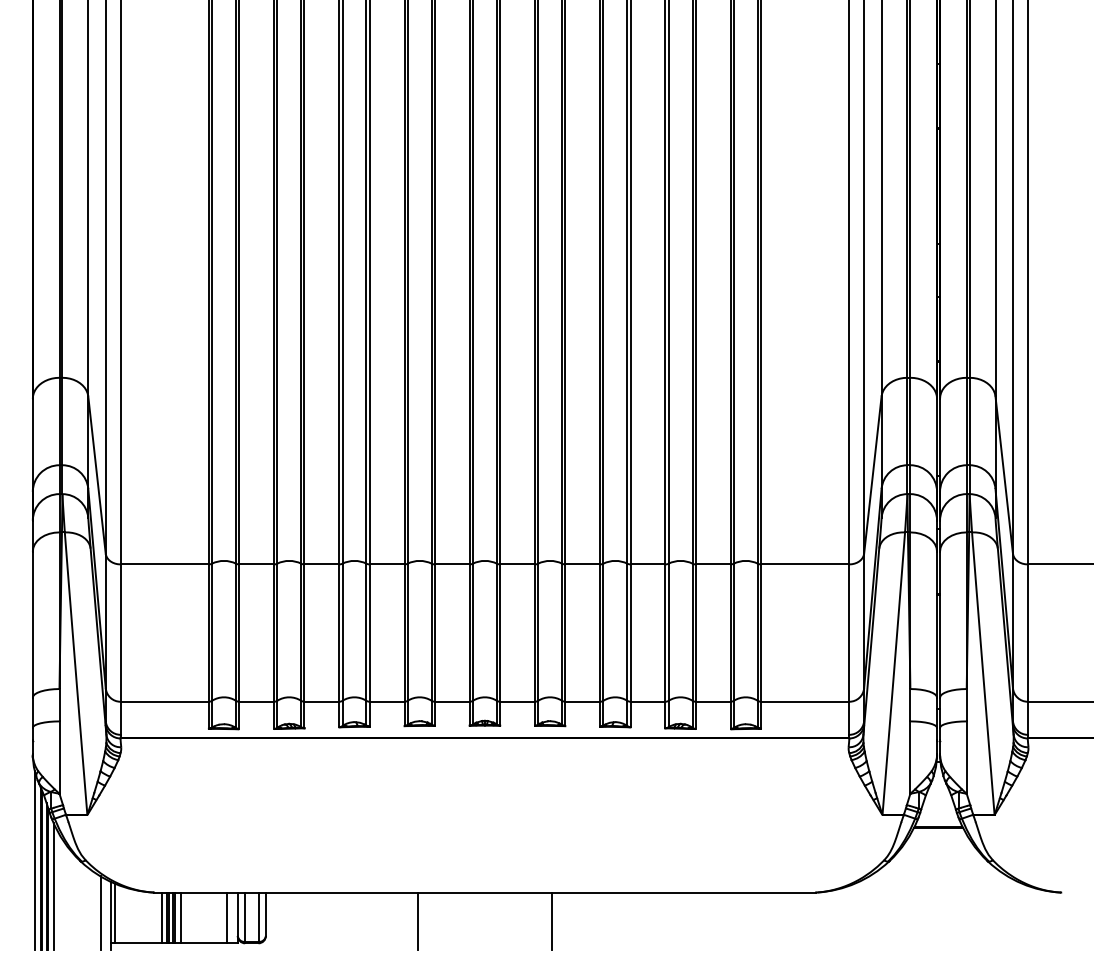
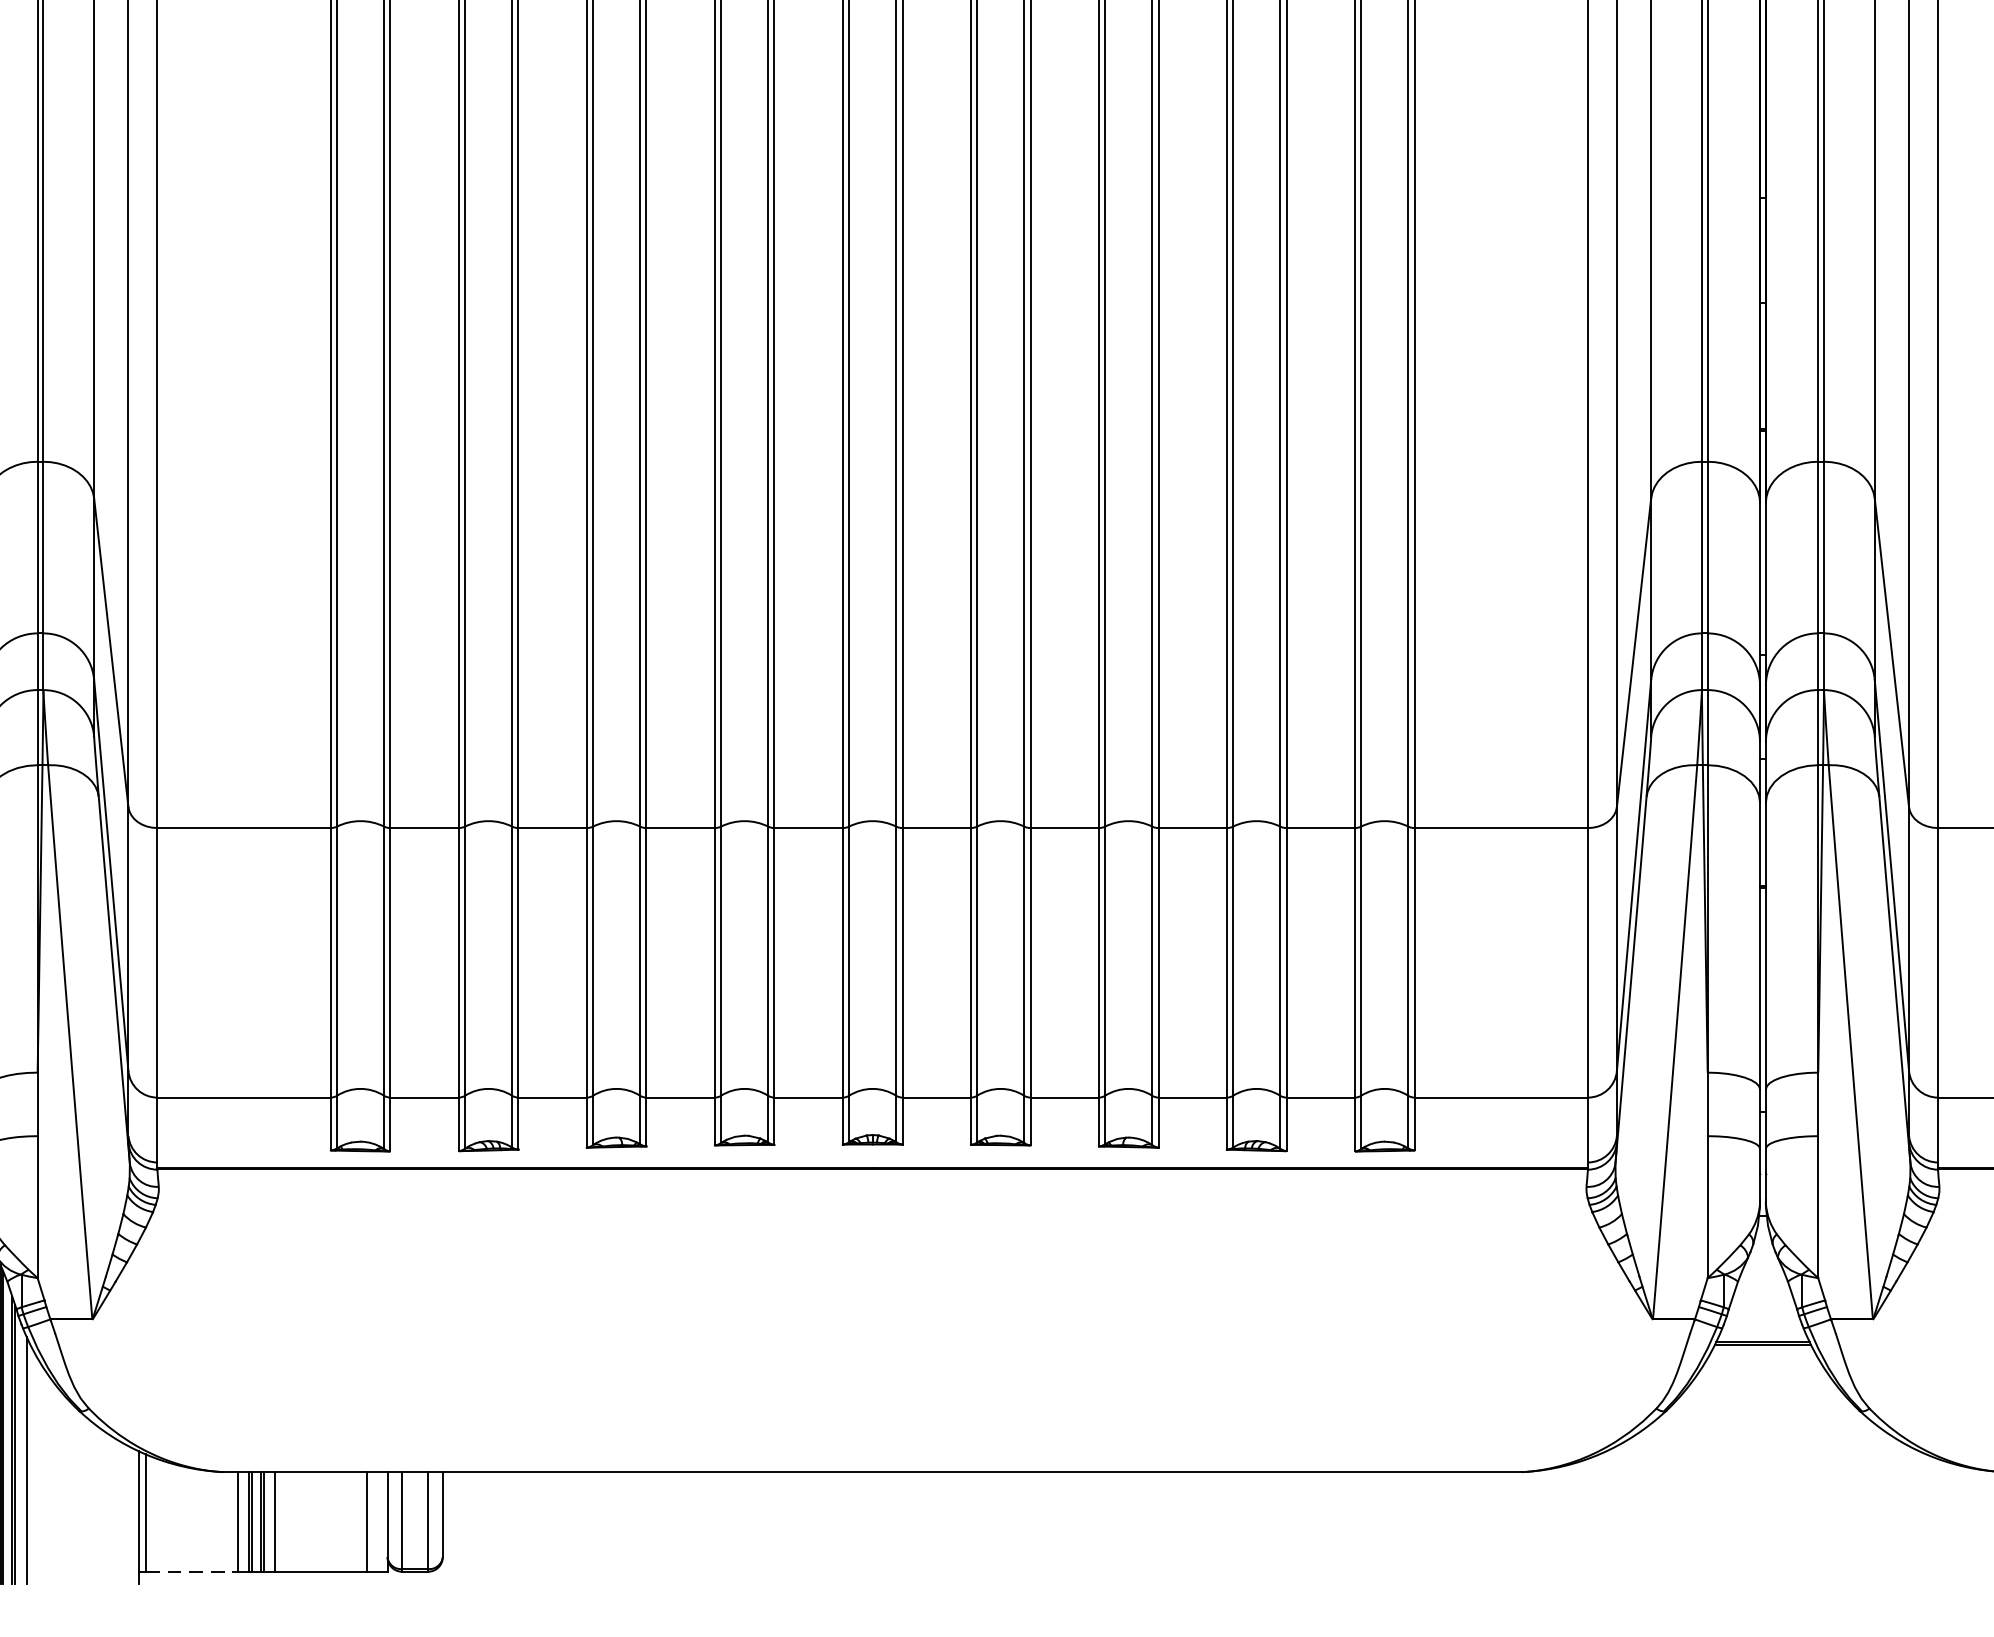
line: (100, 912) -> (118, 1511), removed
line: (418, 920) -> (742, 1526), removed
line: (551, 920) -> (1003, 1526), removed
line: (138, 943) -> (192, 1572), solid -> dashed

